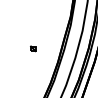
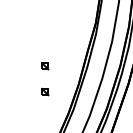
part: (33, 67) -> (45, 91), added

